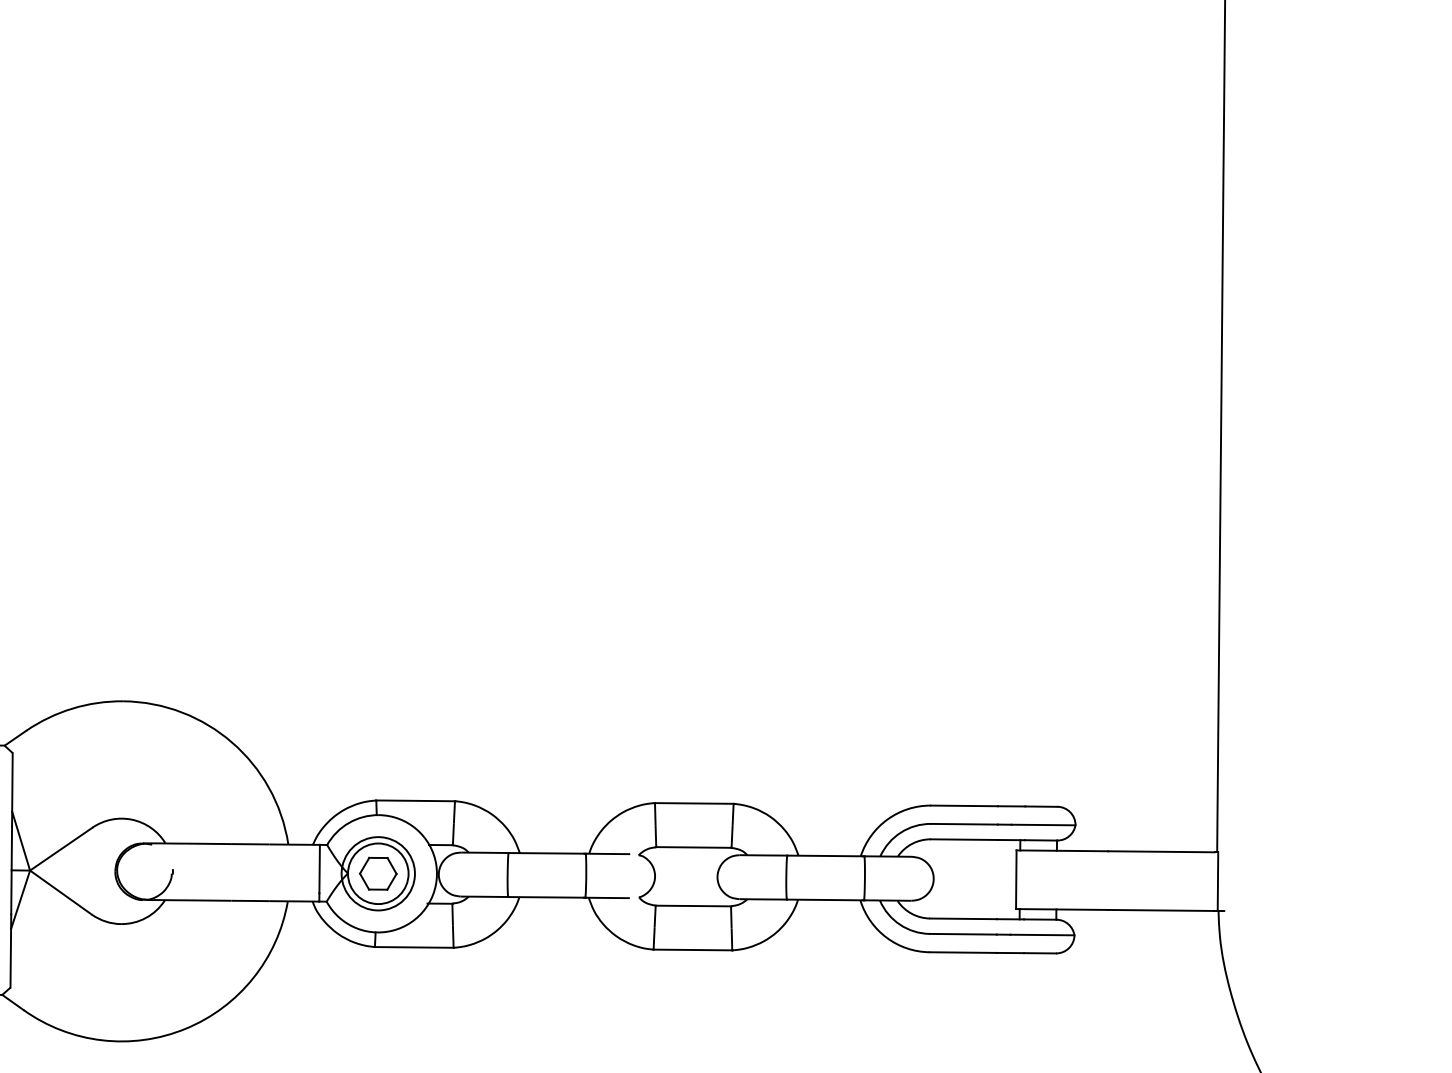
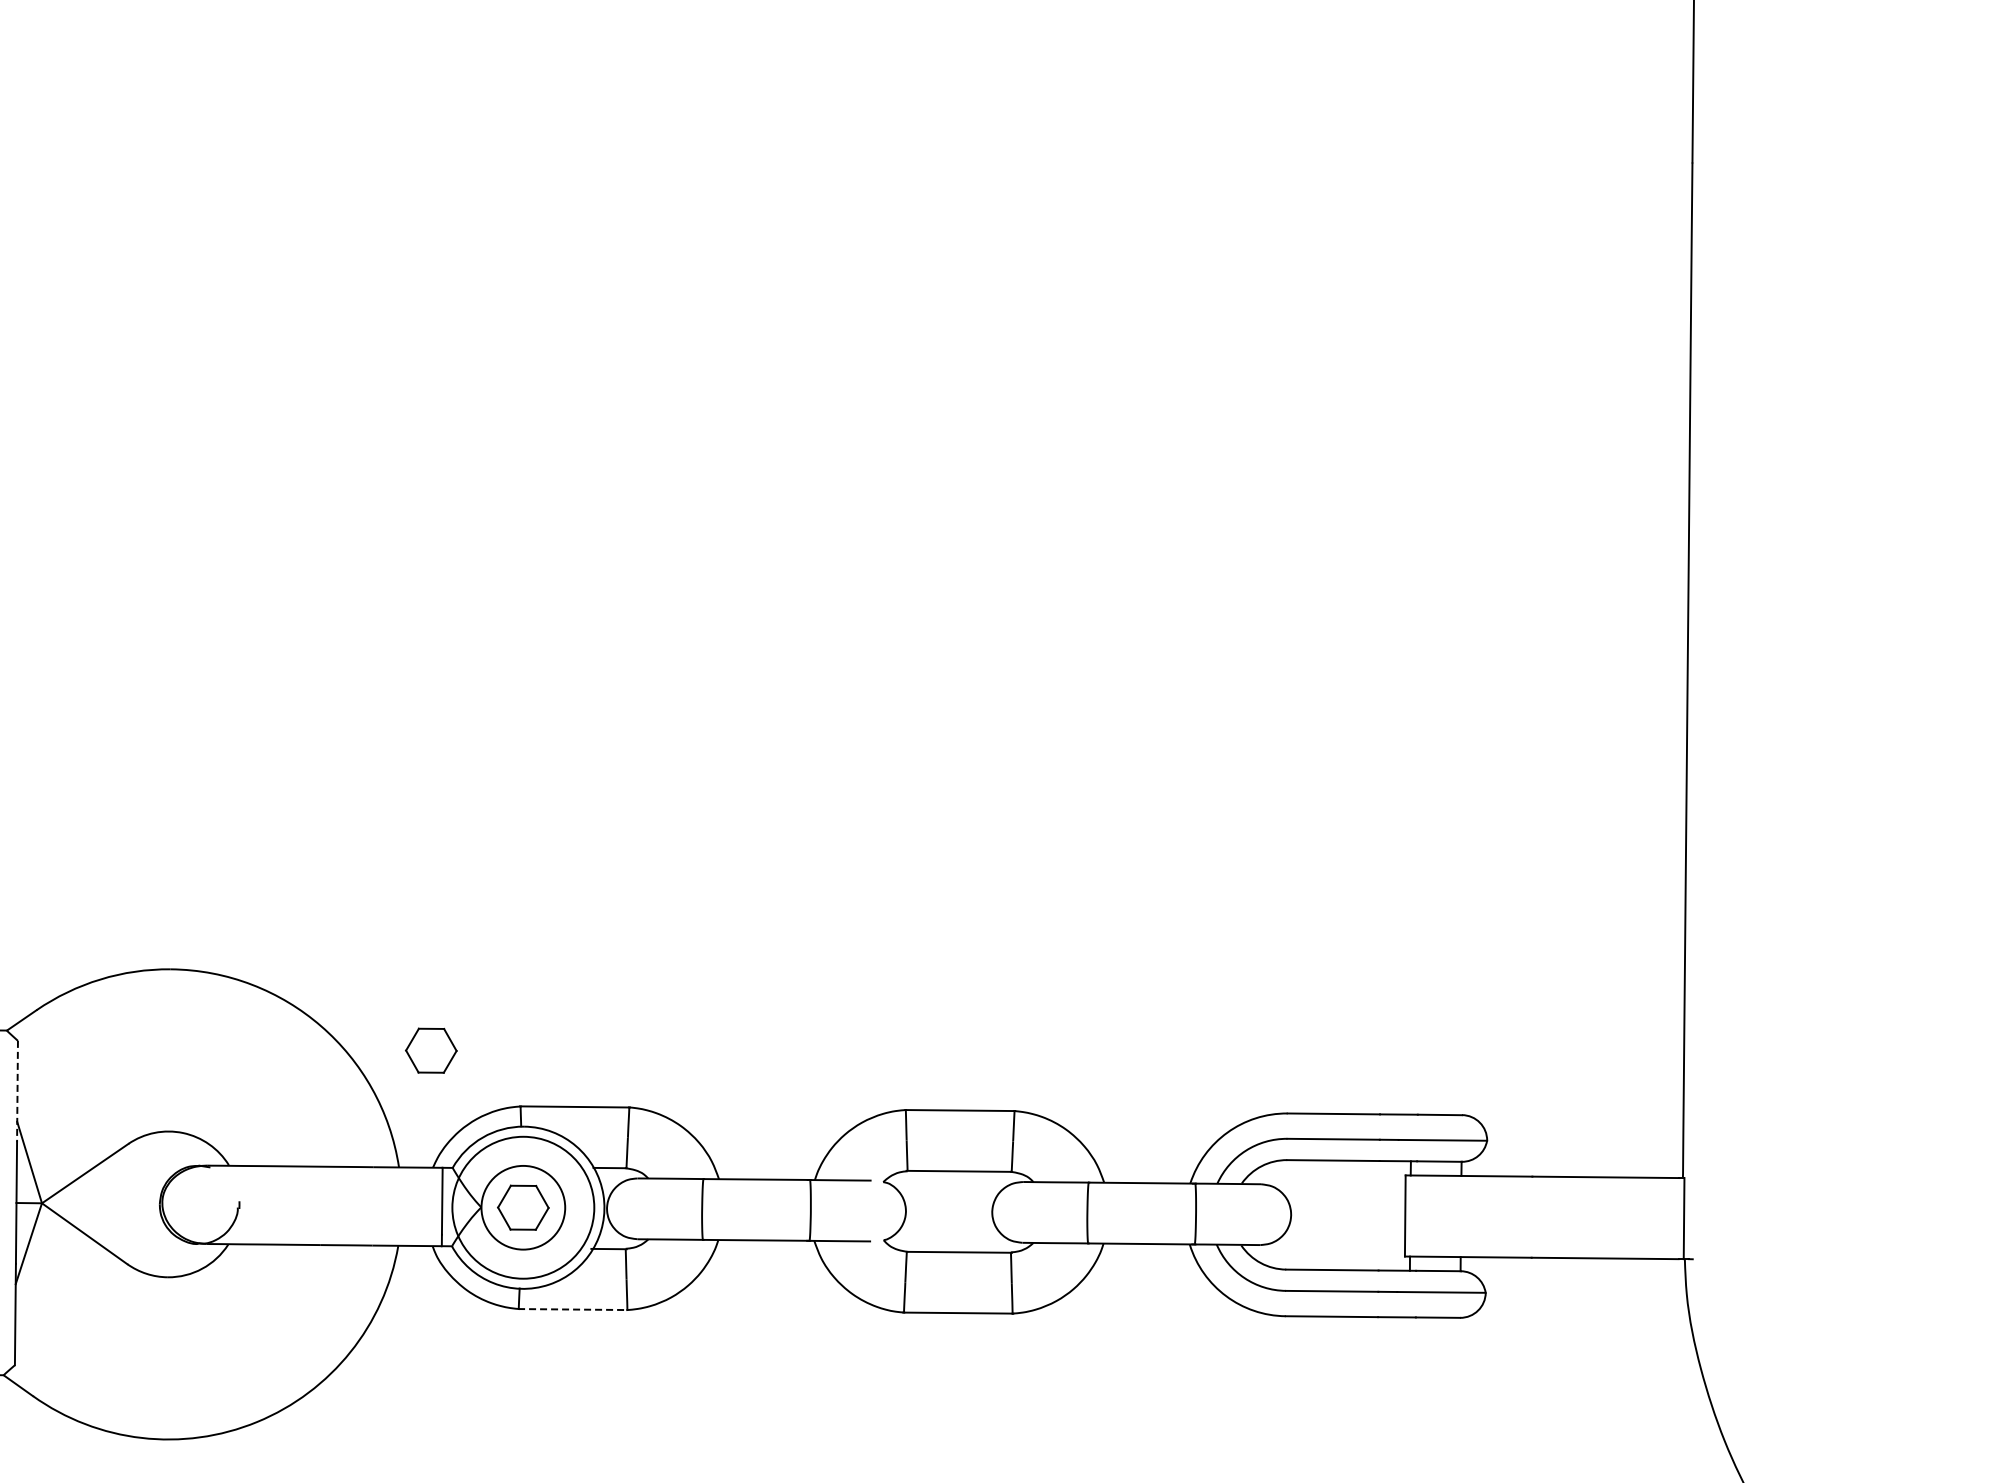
part: (311, 760) -> (431, 1050), added
line: (12, 789) -> (17, 1091), solid -> dashed
circle: (378, 873) -> (523, 1207), size x1.4
line: (414, 947) -> (573, 1309), solid -> dashed

